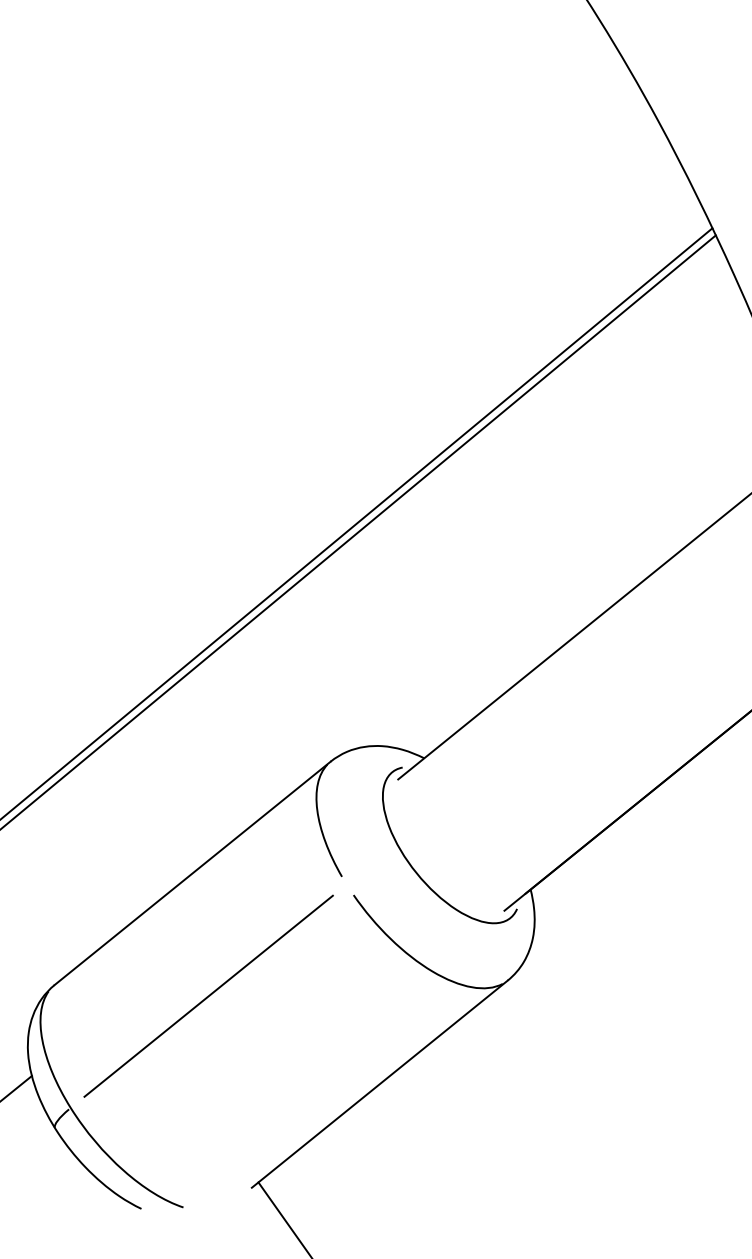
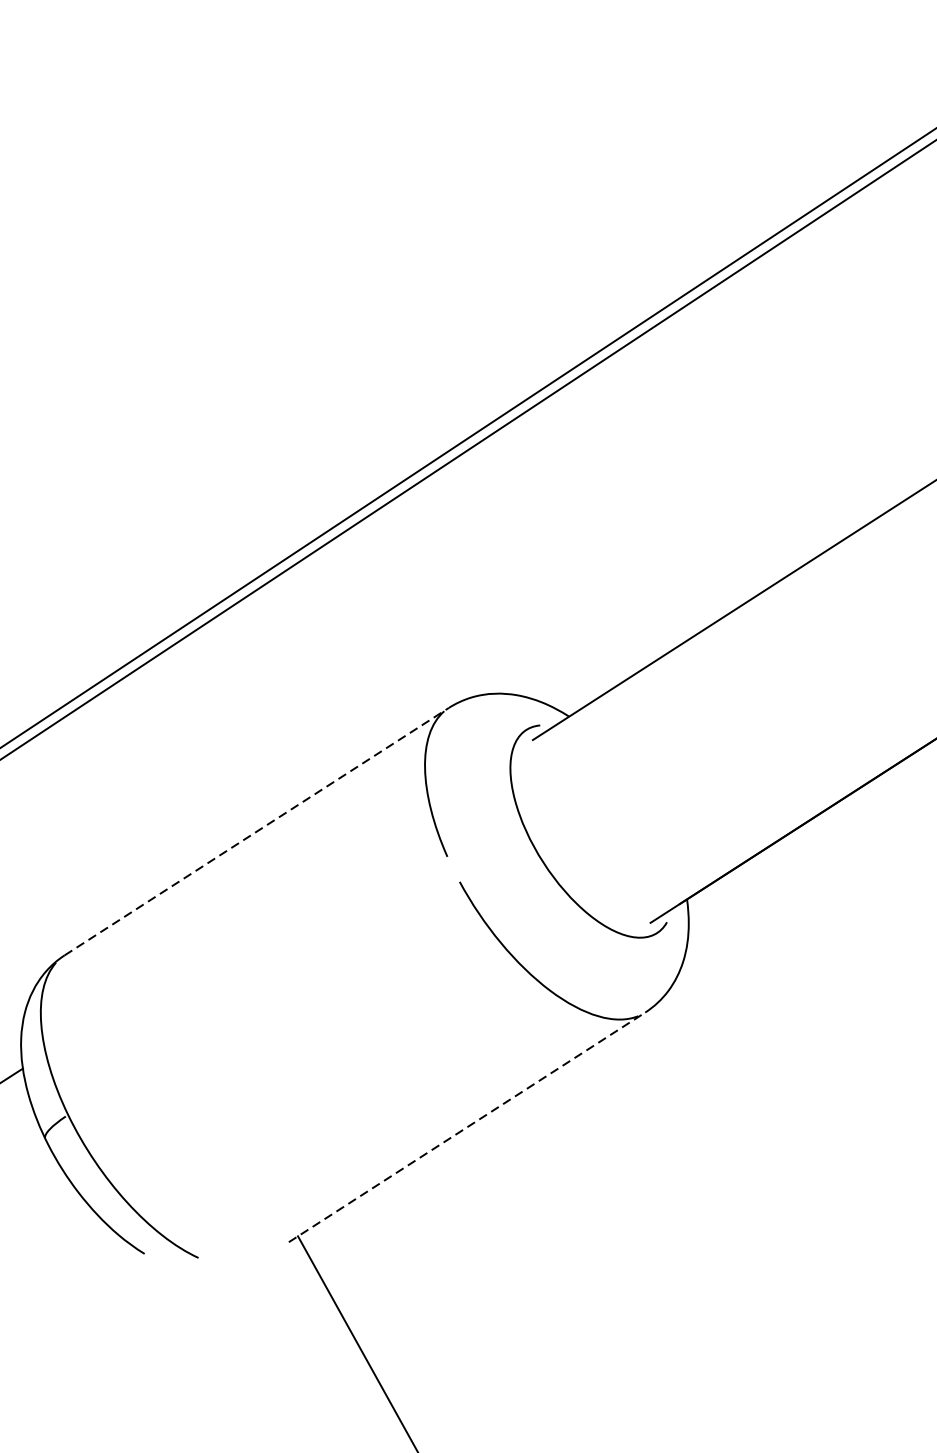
line: (193, 873) -> (257, 831), solid -> dashed
line: (208, 995) -> (260, 990), removed
line: (379, 1084) -> (466, 1127), solid -> dashed

